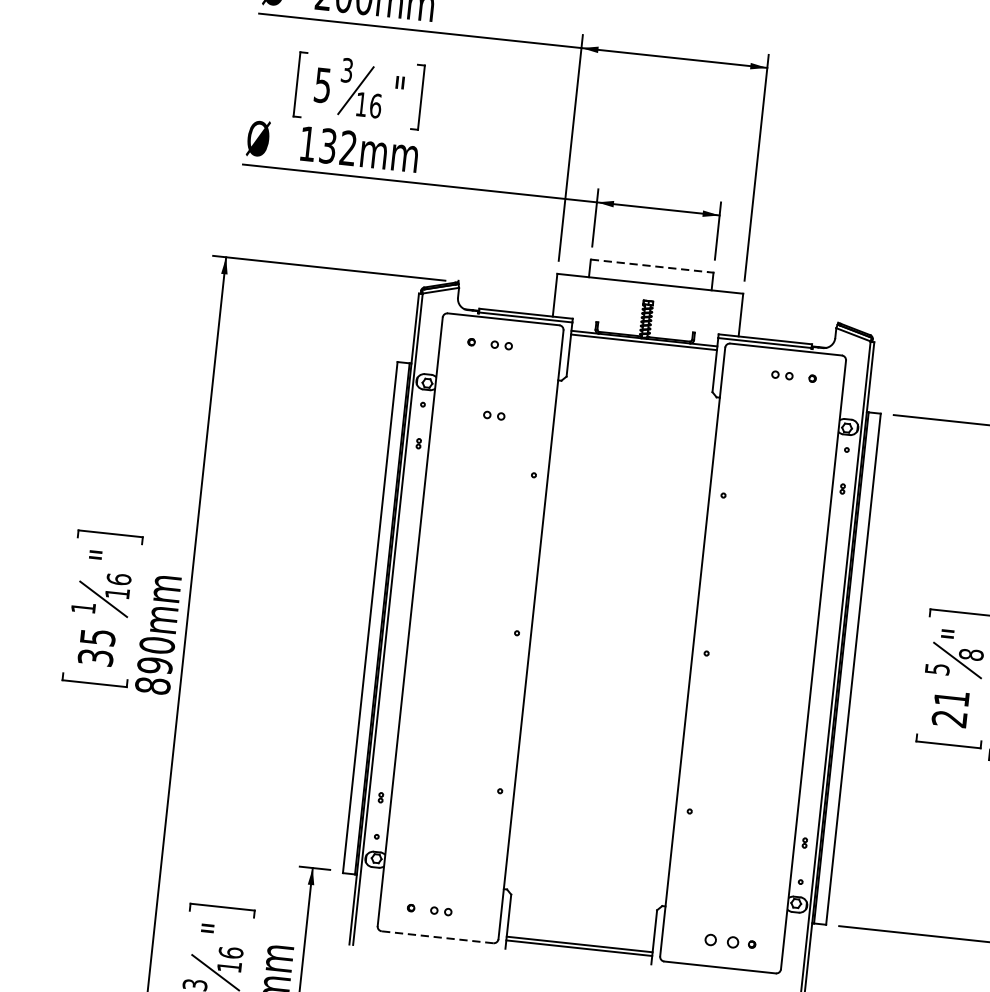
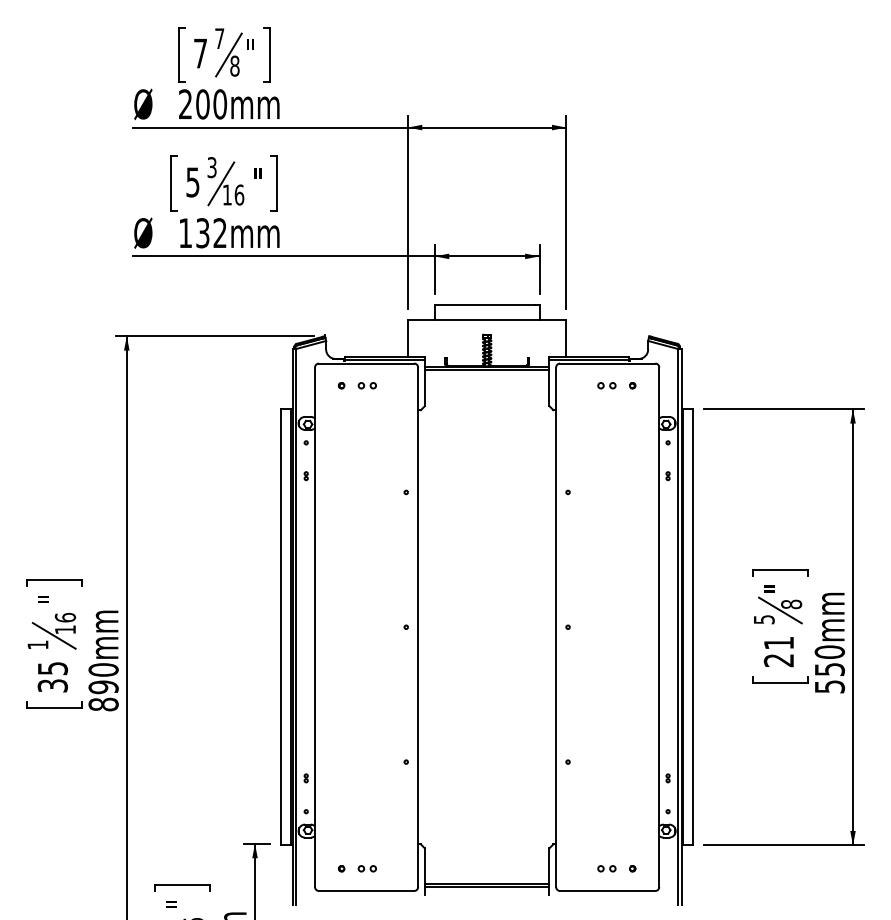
line: (650, 266) -> (485, 305), dashed -> solid
part: (493, 415) -> (366, 445), removed
line: (437, 937) -> (366, 891), dashed -> solid
part: (721, 940) -> (606, 868), size x0.62

